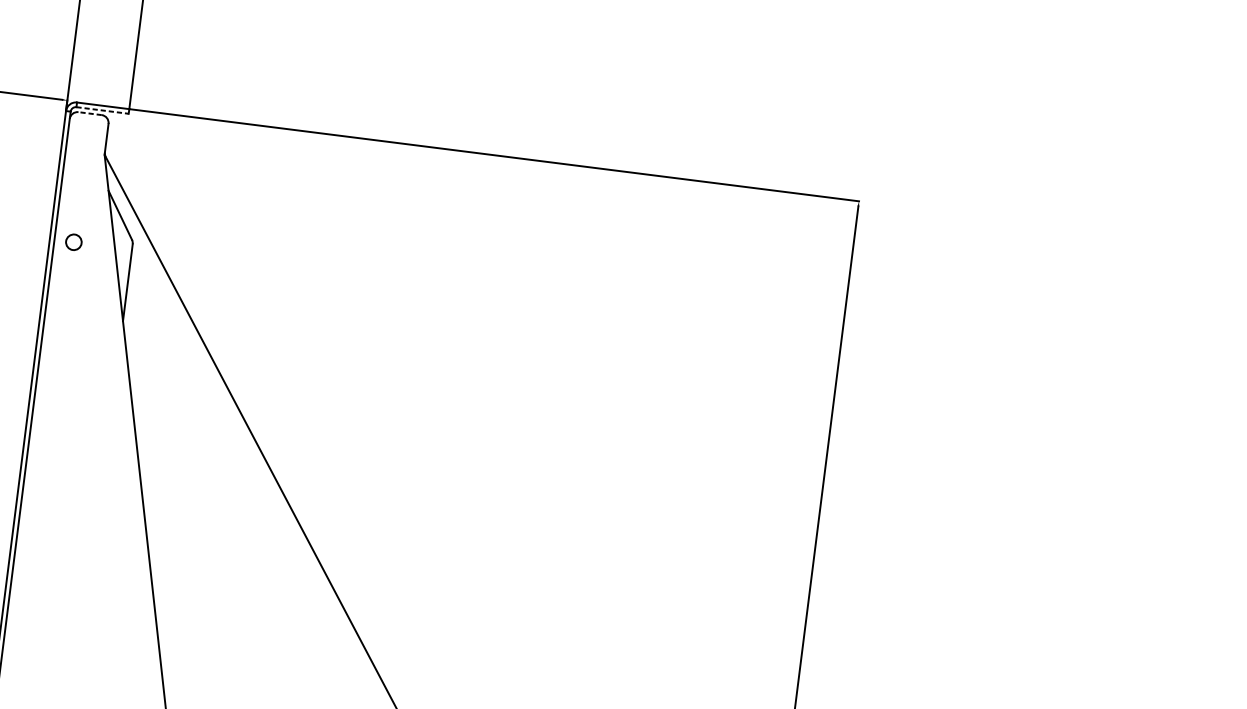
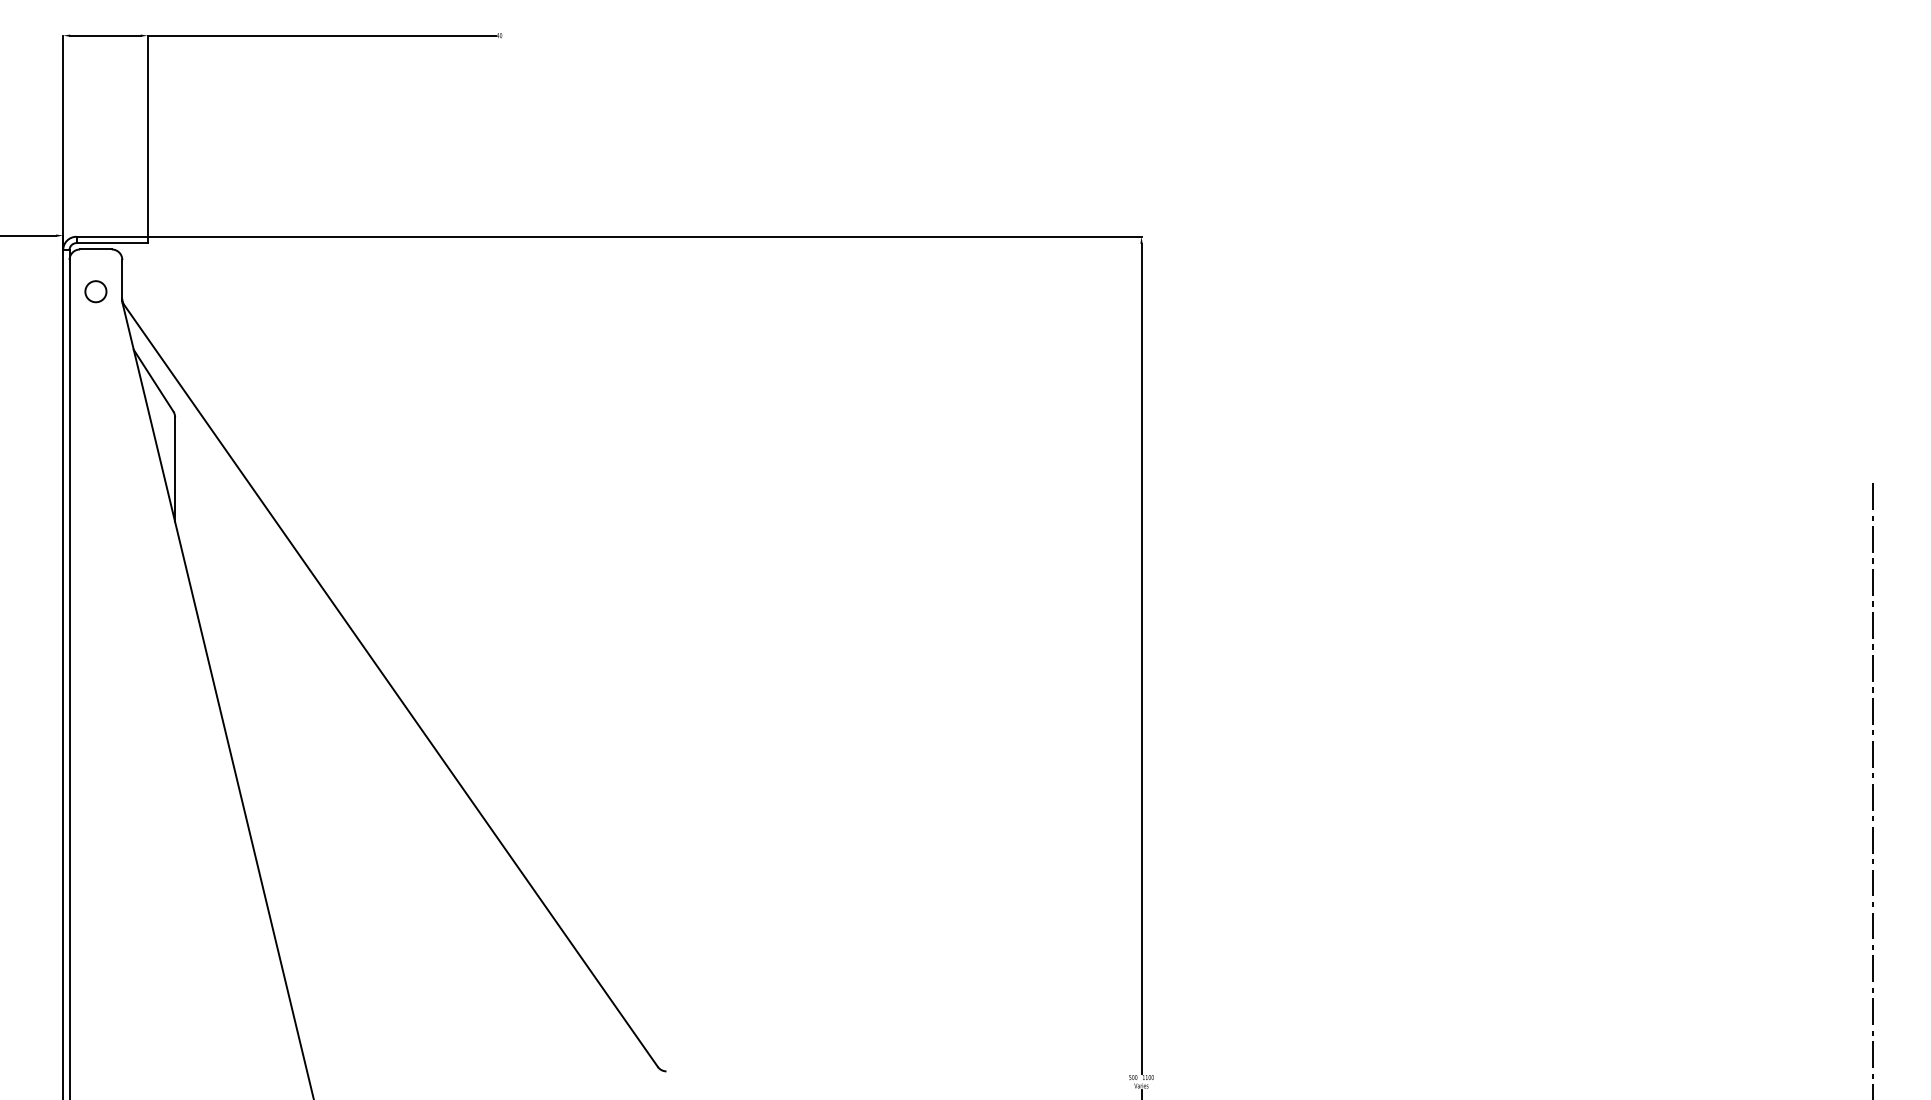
line: (102, 110) -> (112, 243), dashed -> solid
line: (89, 113) -> (95, 249), dashed -> solid
circle: (73, 242) -> (95, 291), moved

